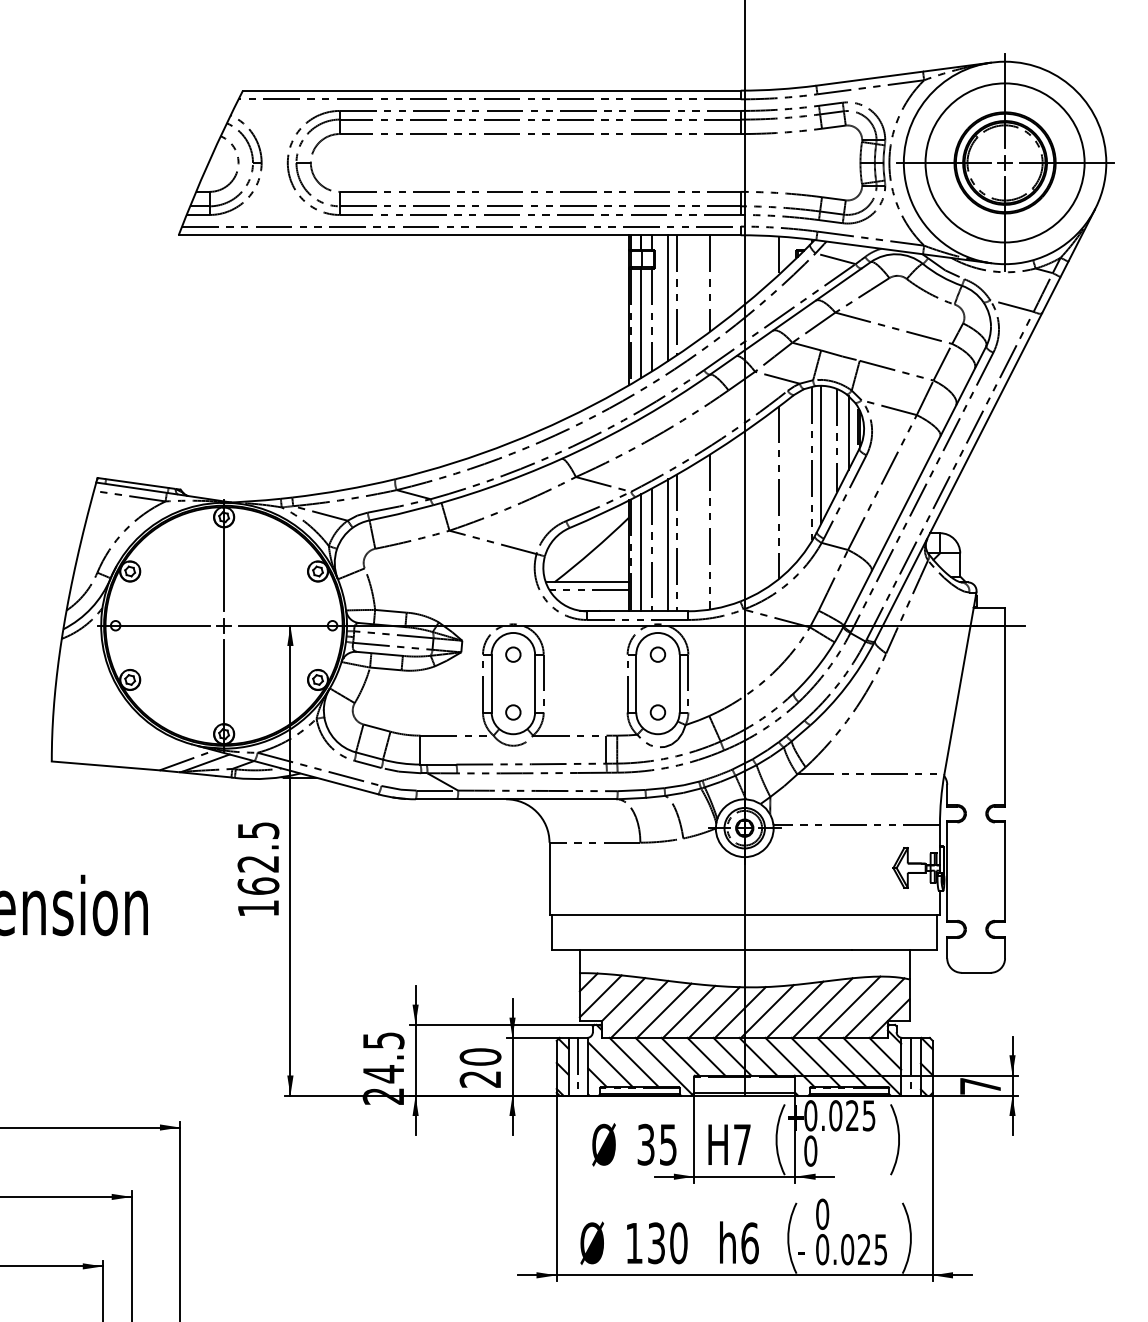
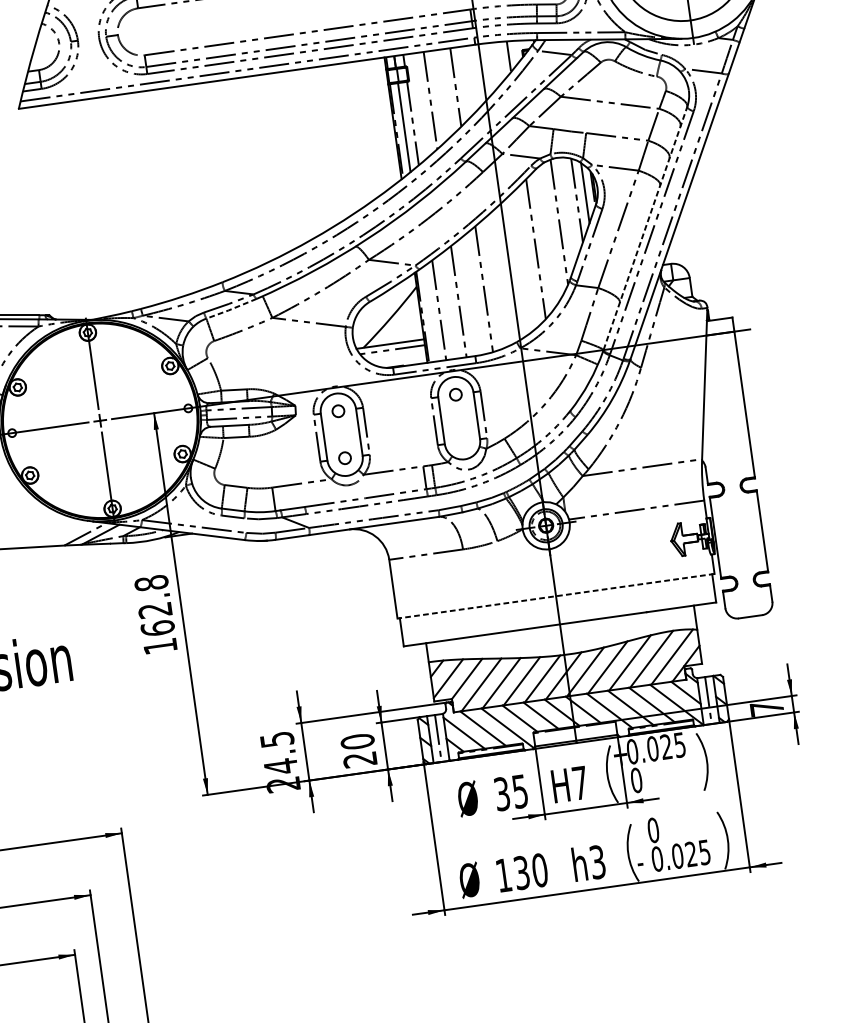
line: (668, 297) -> (423, 103), removed
line: (821, 454) -> (565, 213), removed
line: (915, 486) -> (645, 228), solid -> dashed
line: (400, 513) -> (230, 309), solid -> dashed
line: (668, 545) -> (451, 304), removed
line: (641, 552) -> (430, 313), removed
circle: (657, 712) -> (462, 441), removed
text: (258, 830) -> (151, 583), 162.5 -> 162.8
line: (744, 914) -> (555, 595), solid -> dashed
text: (749, 1243) -> (597, 862), h6 -> h3

